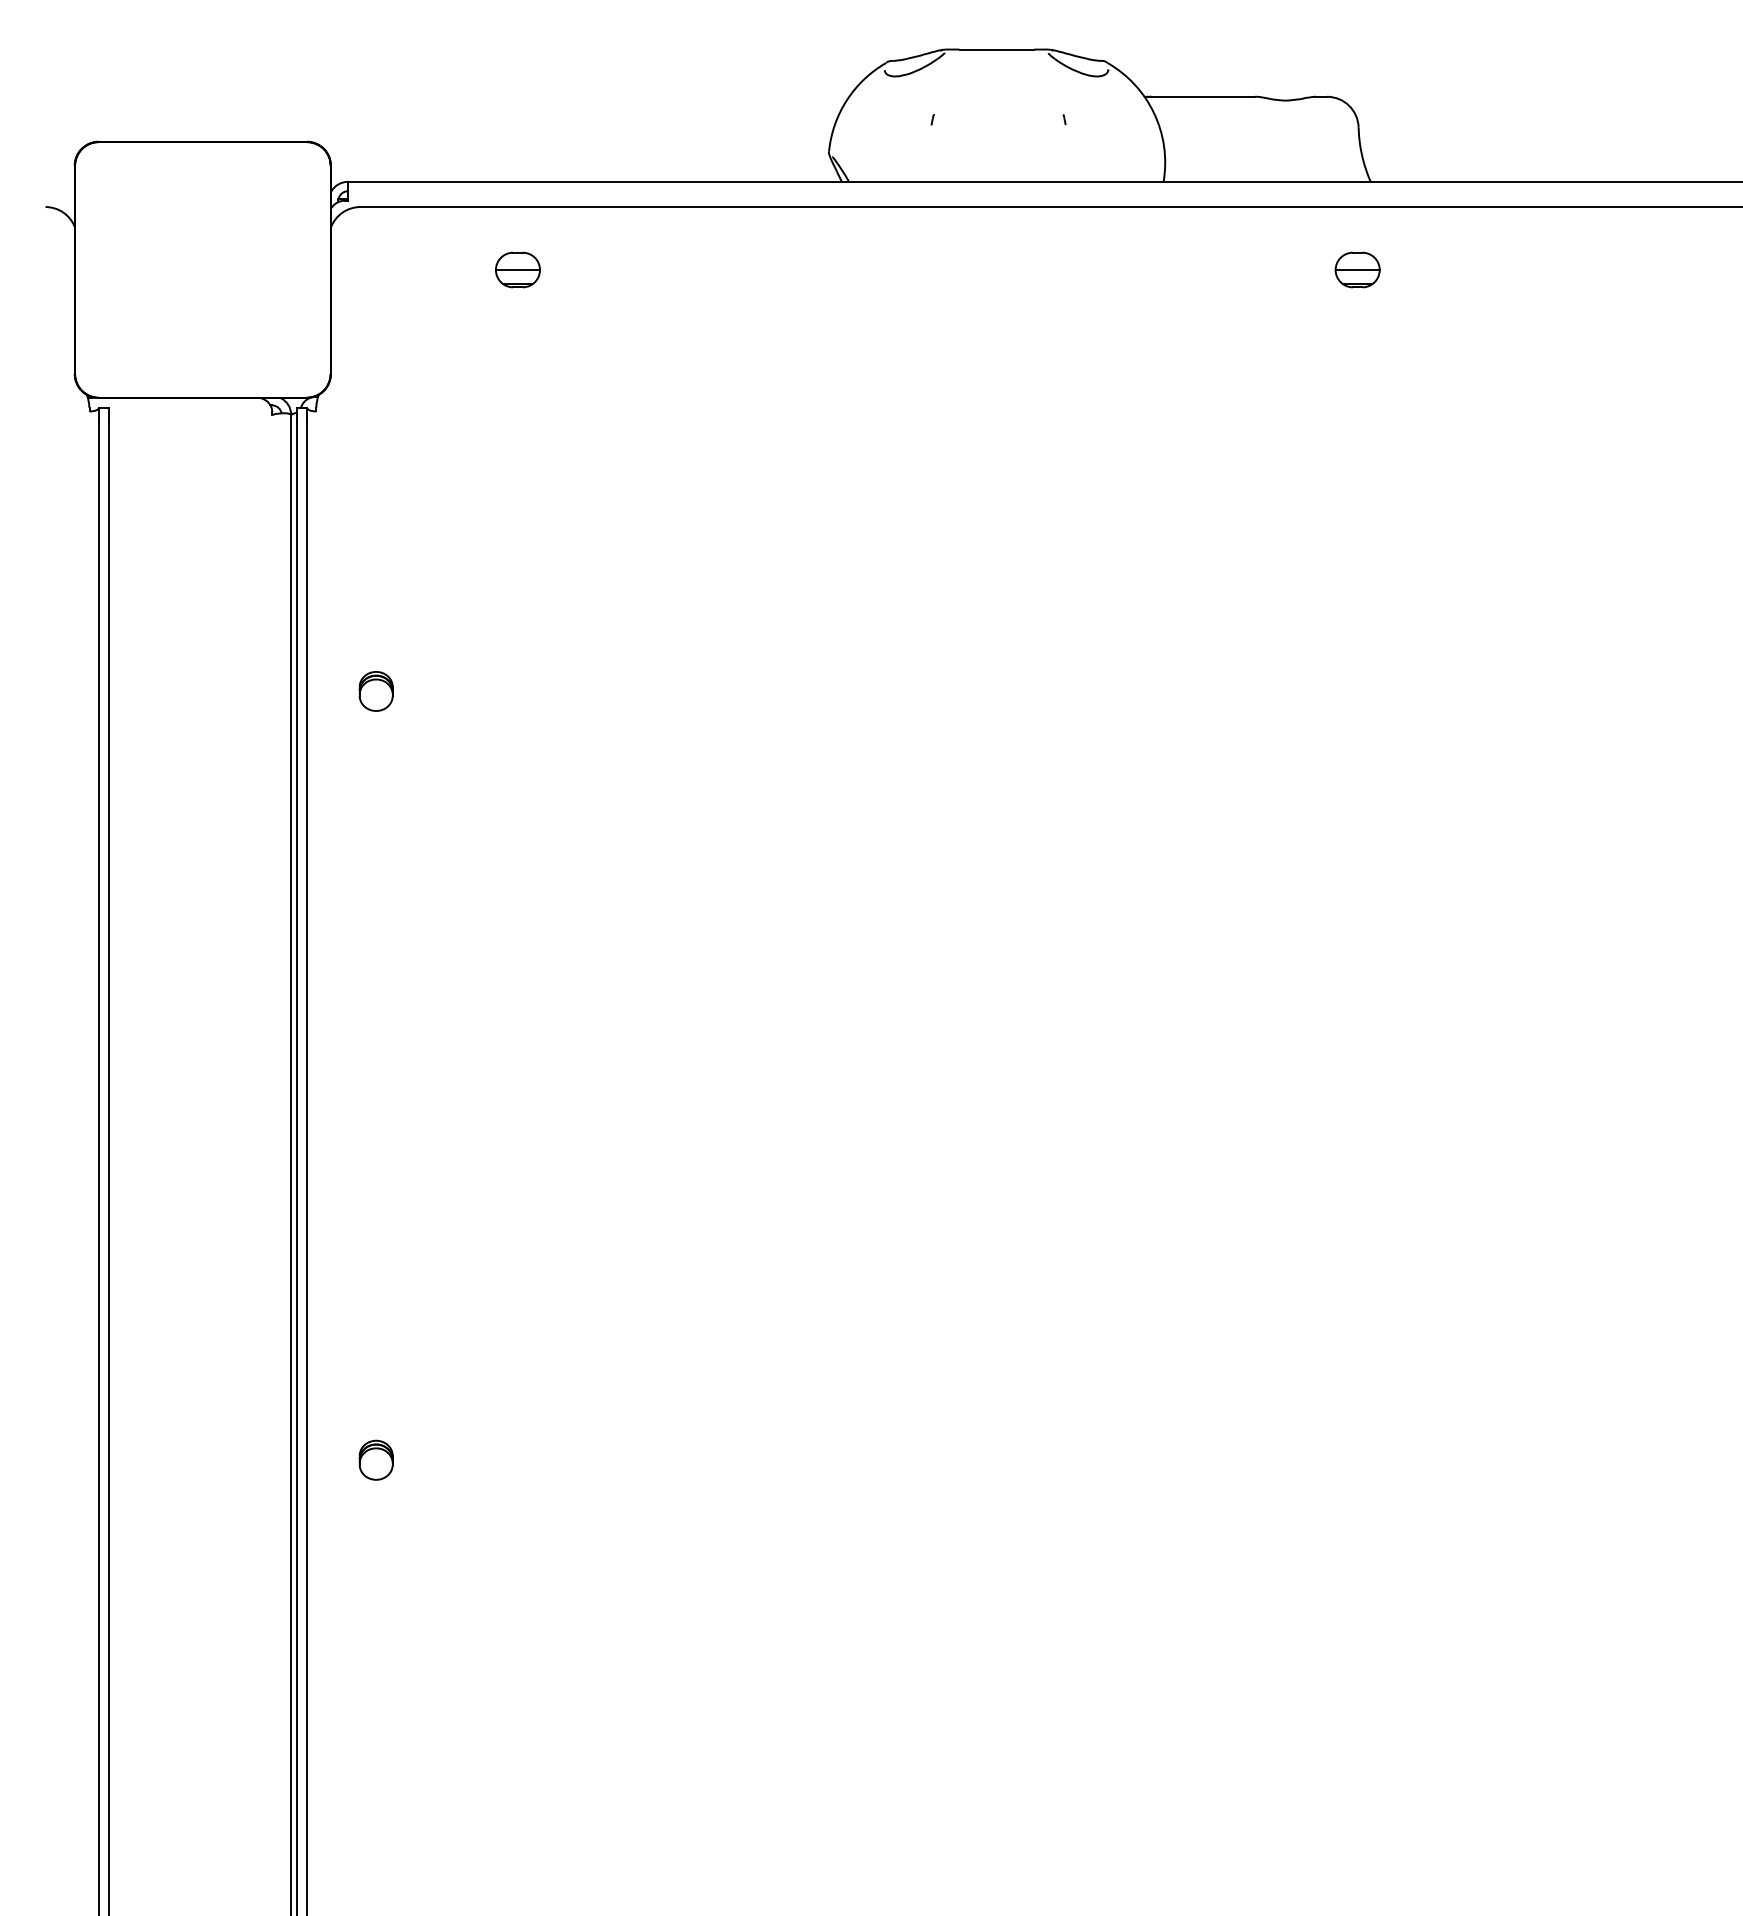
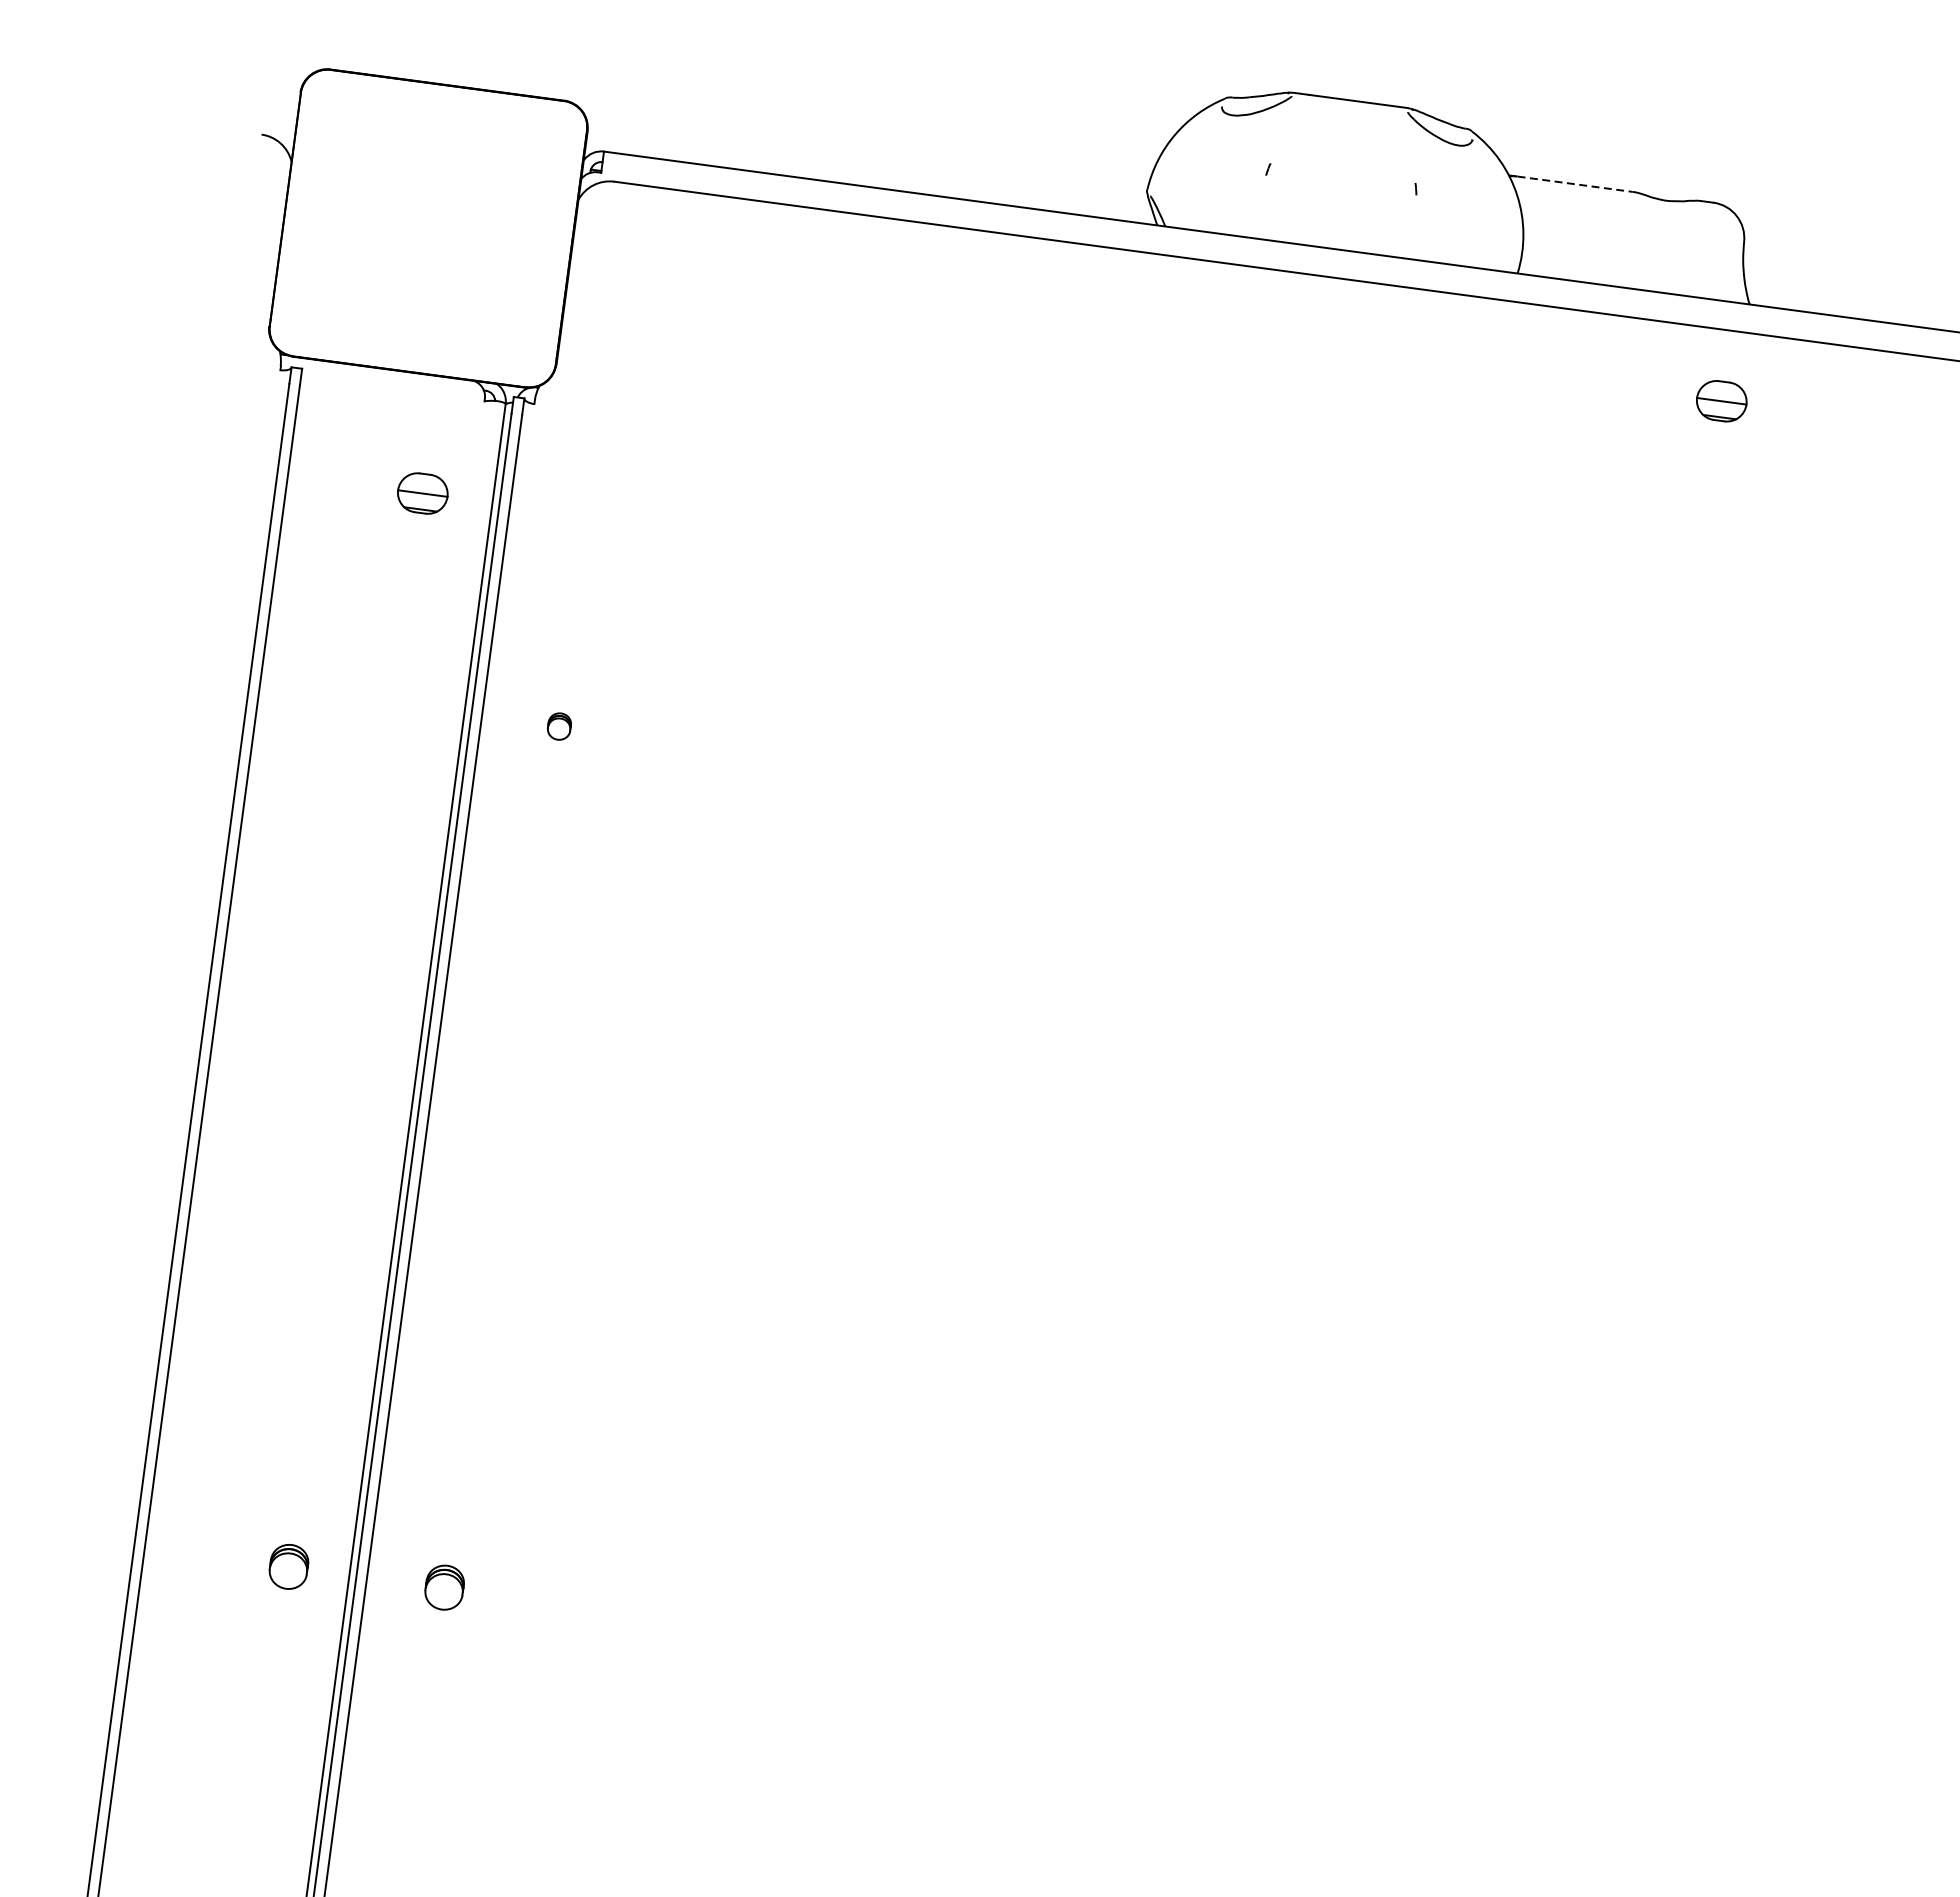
line: (1204, 96) -> (1576, 184), solid -> dashed
part: (517, 269) -> (422, 492), moved
part: (375, 691) -> (558, 726), size x0.6
part: (236, 1459) -> (288, 1565), added

